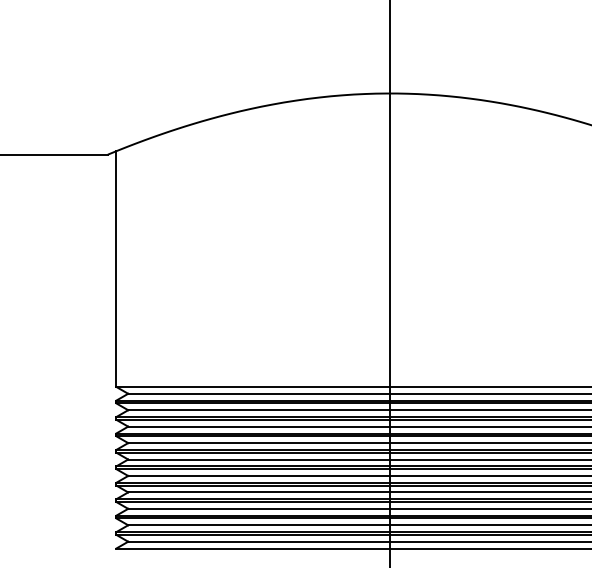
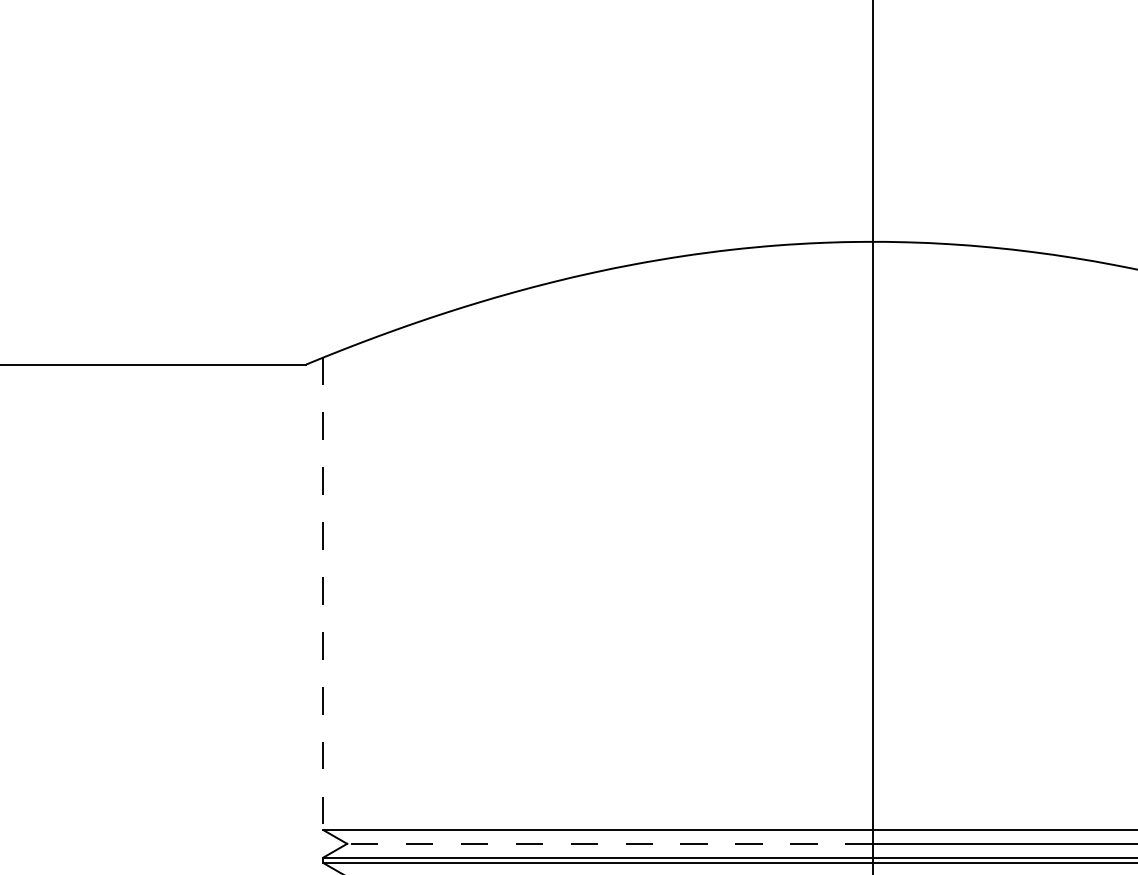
line: (116, 269) -> (323, 594), solid -> dashed
line: (258, 393) -> (608, 843), solid -> dashed

